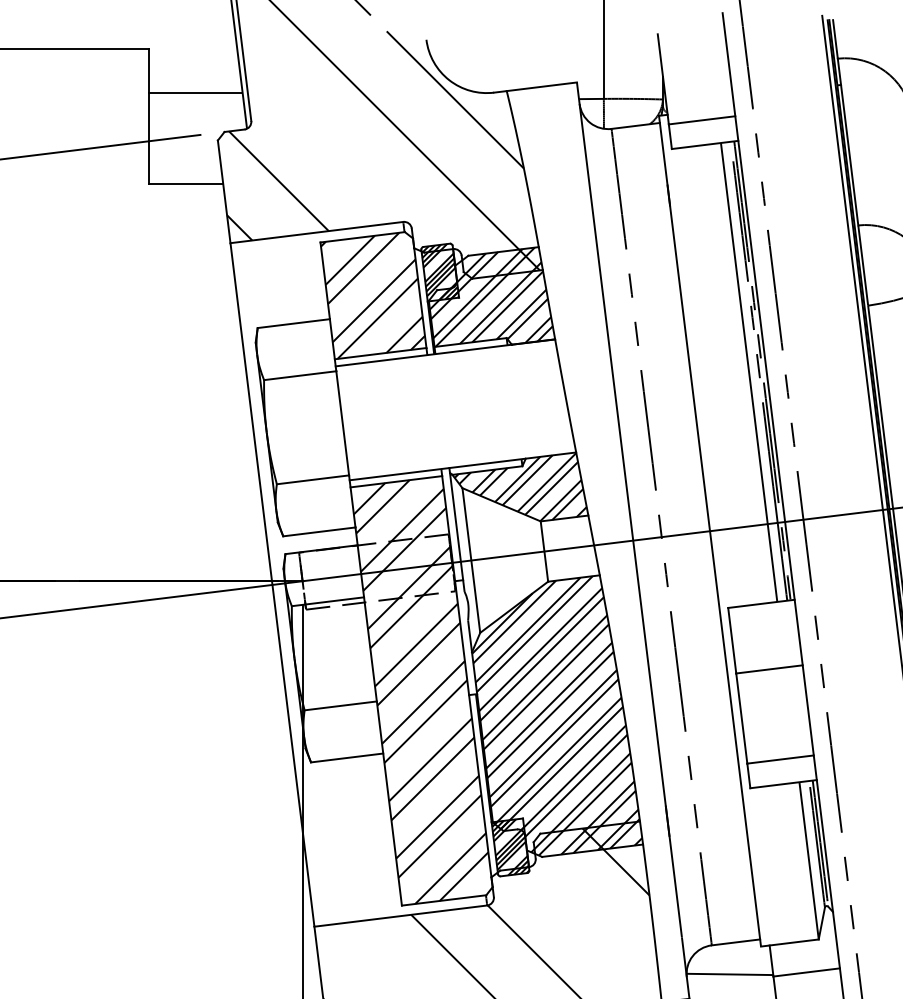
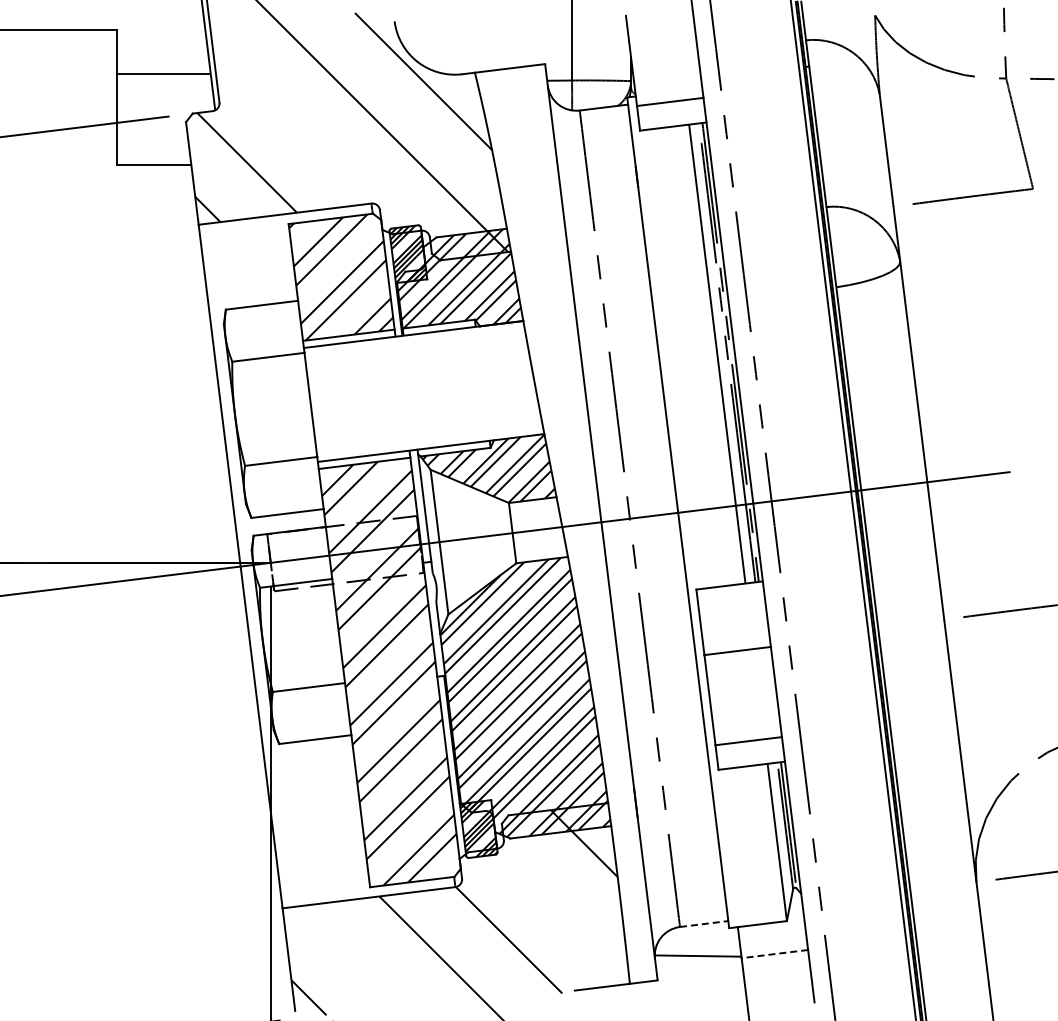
line: (736, 941) -> (704, 923), solid -> dashed
line: (806, 972) -> (774, 954), solid -> dashed

